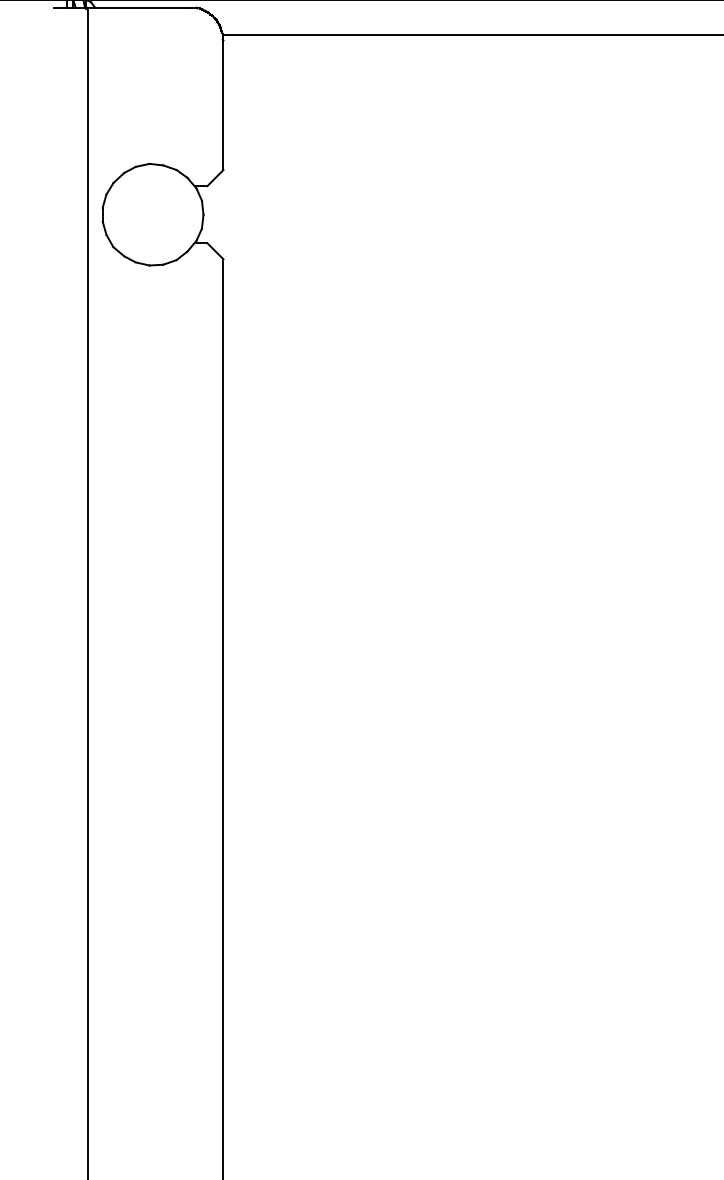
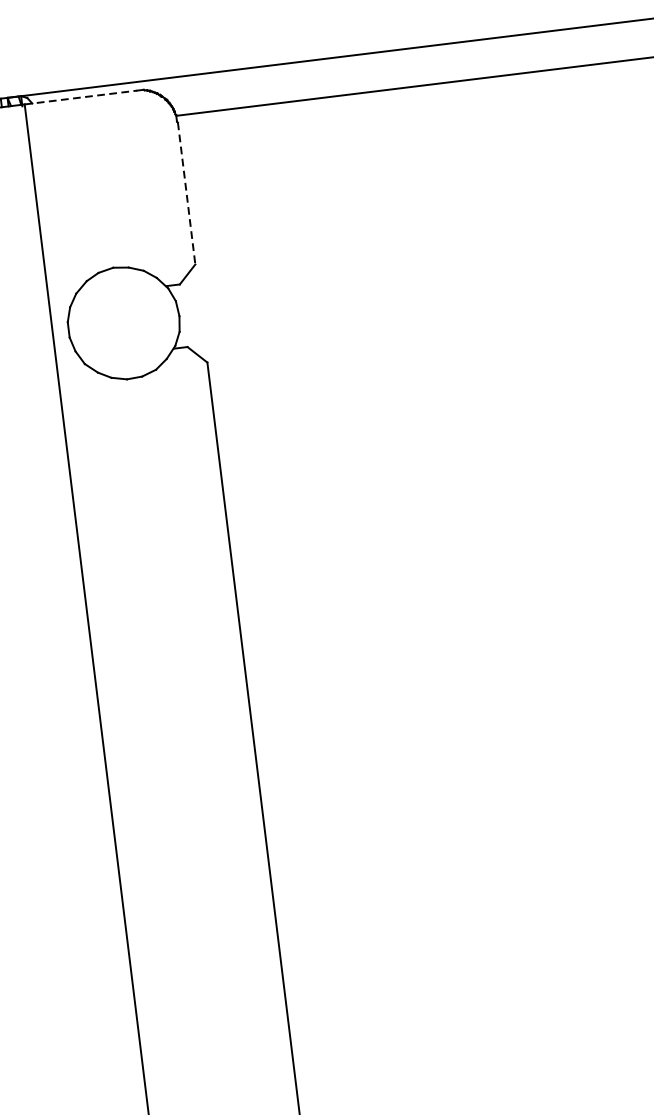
line: (139, 7) -> (81, 97), solid -> dashed
line: (223, 105) -> (186, 193), solid -> dashed

